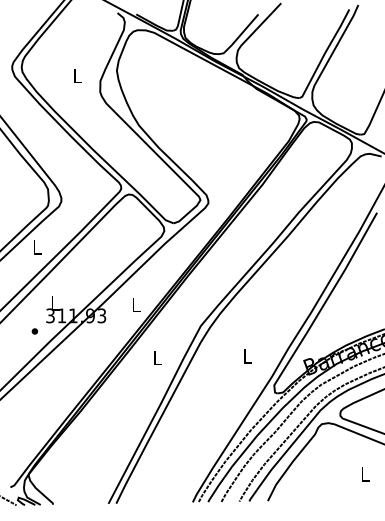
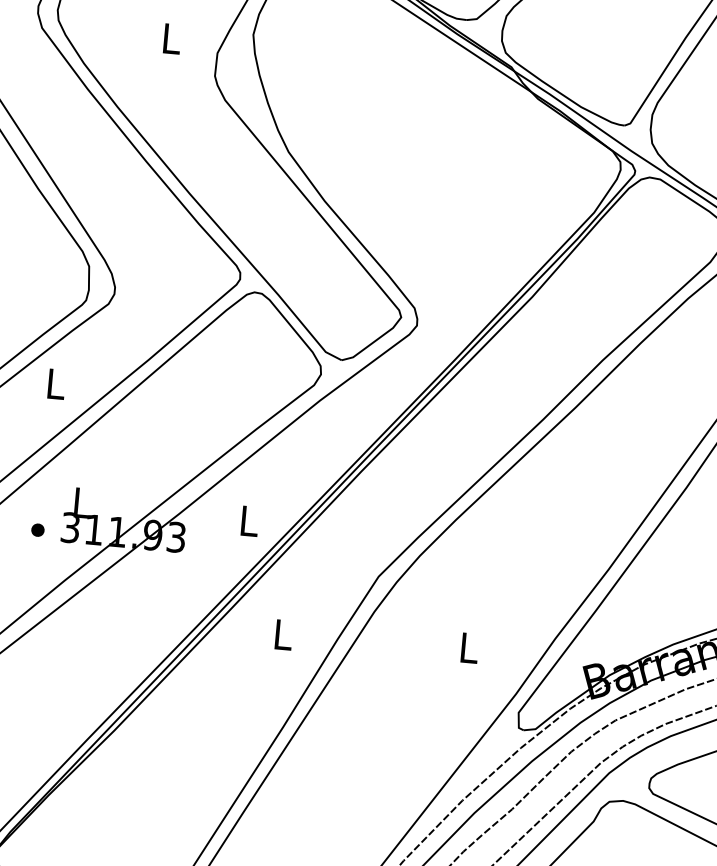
part: (34, 331) -> (37, 530), moved

